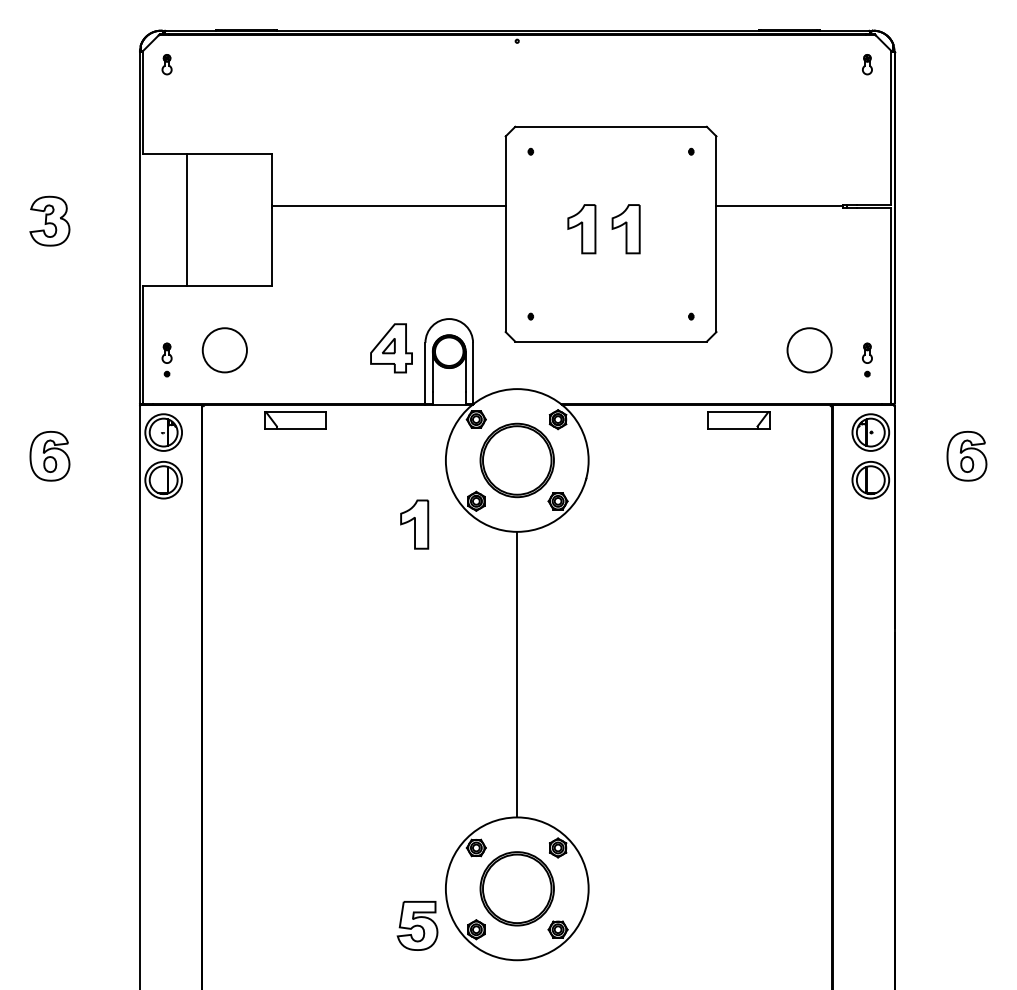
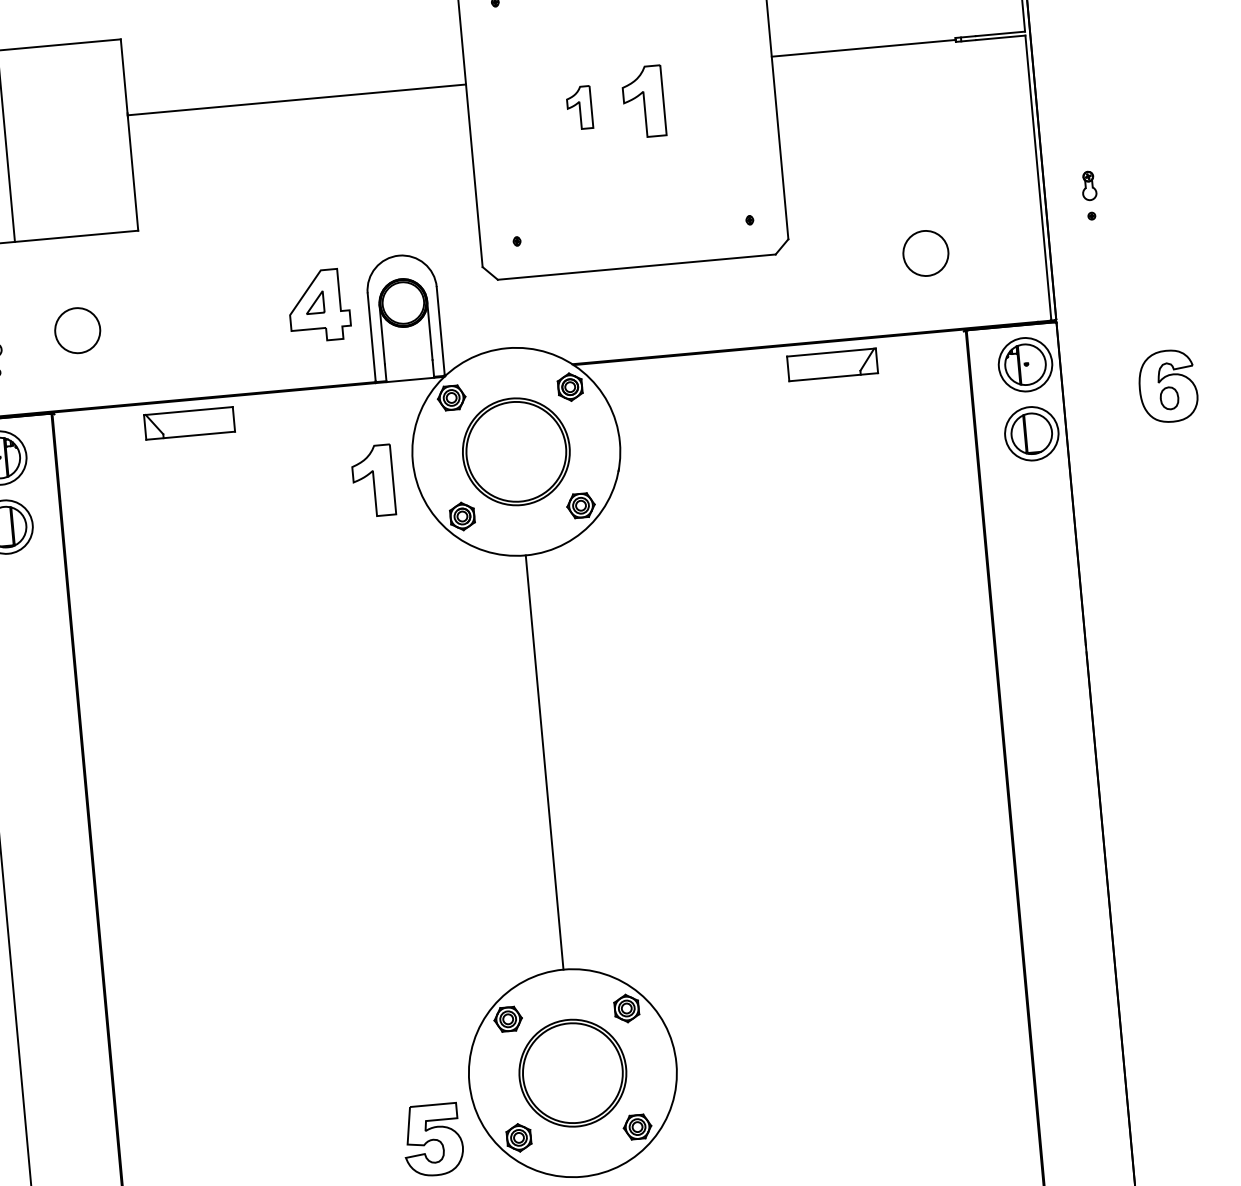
part: (581, 229) -> (579, 108), size x0.6
circle: (224, 350) -> (77, 330), size x0.7
circle: (809, 350) -> (925, 253), size x0.7
part: (867, 359) -> (1090, 194), moved
part: (414, 524) -> (373, 481), moved

